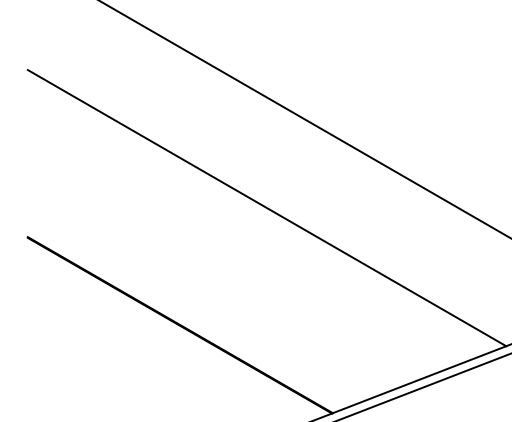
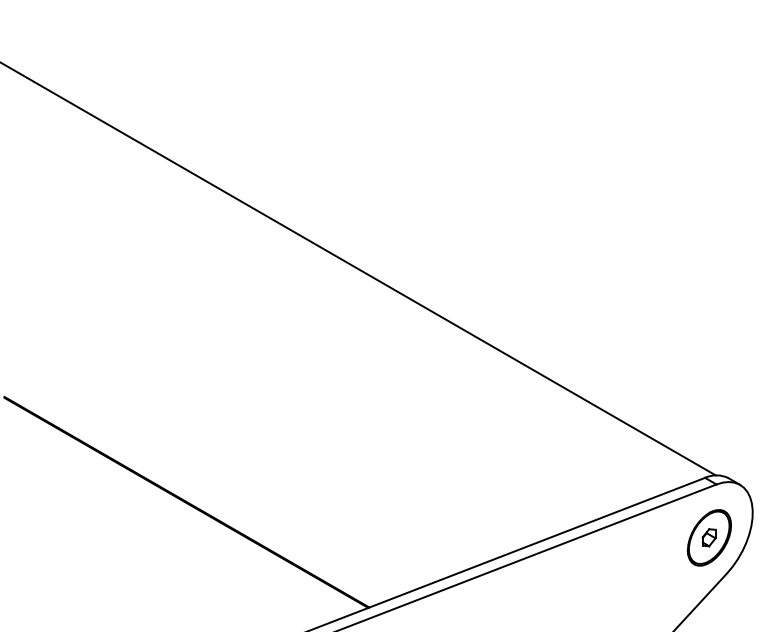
line: (266, 208) -> (290, 362), removed

